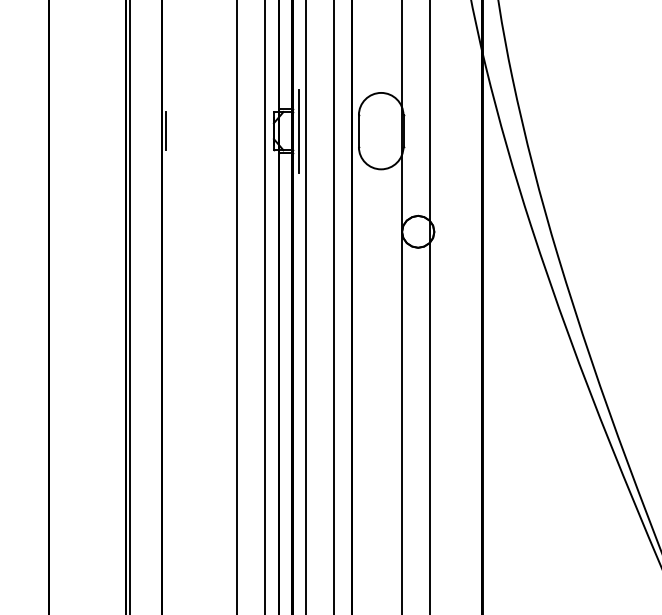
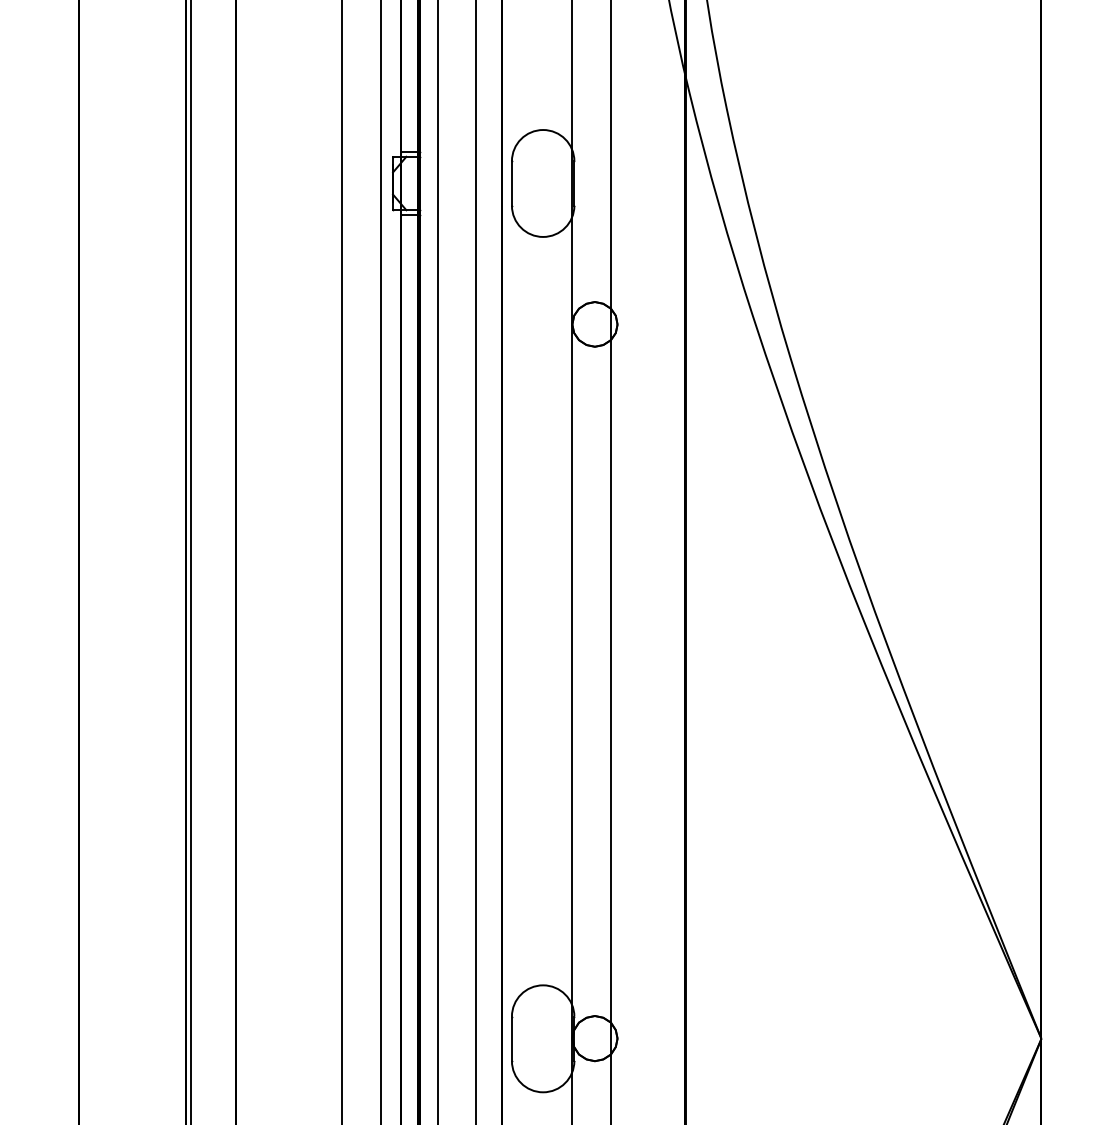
line: (165, 131) -> (241, 183), removed
line: (299, 131) -> (428, 183), removed

